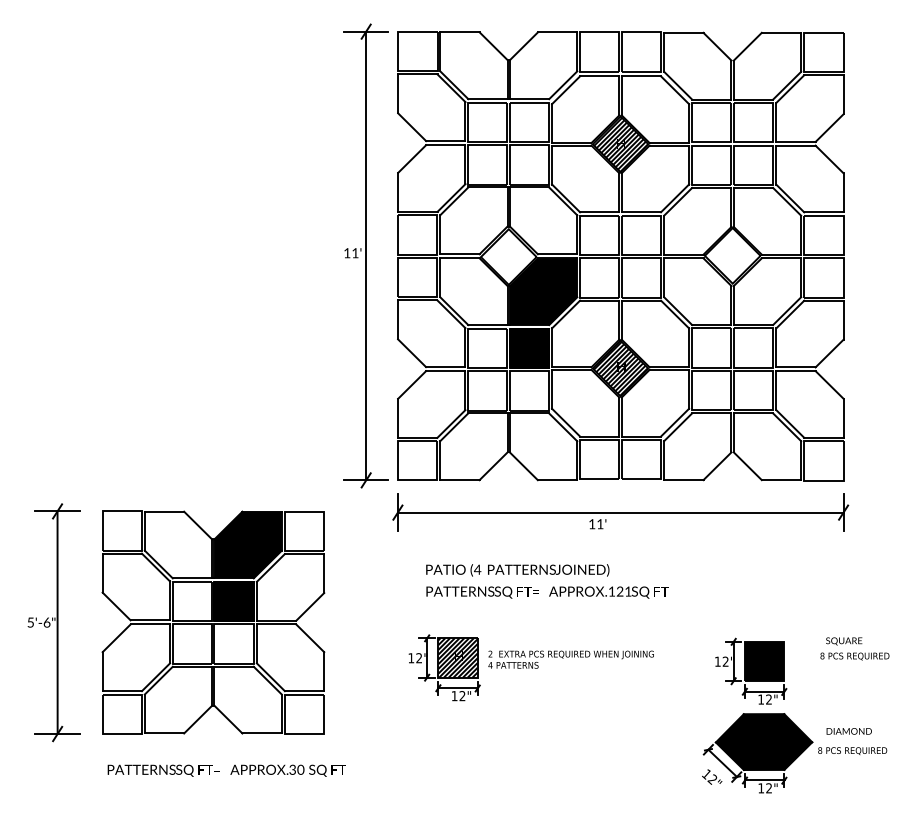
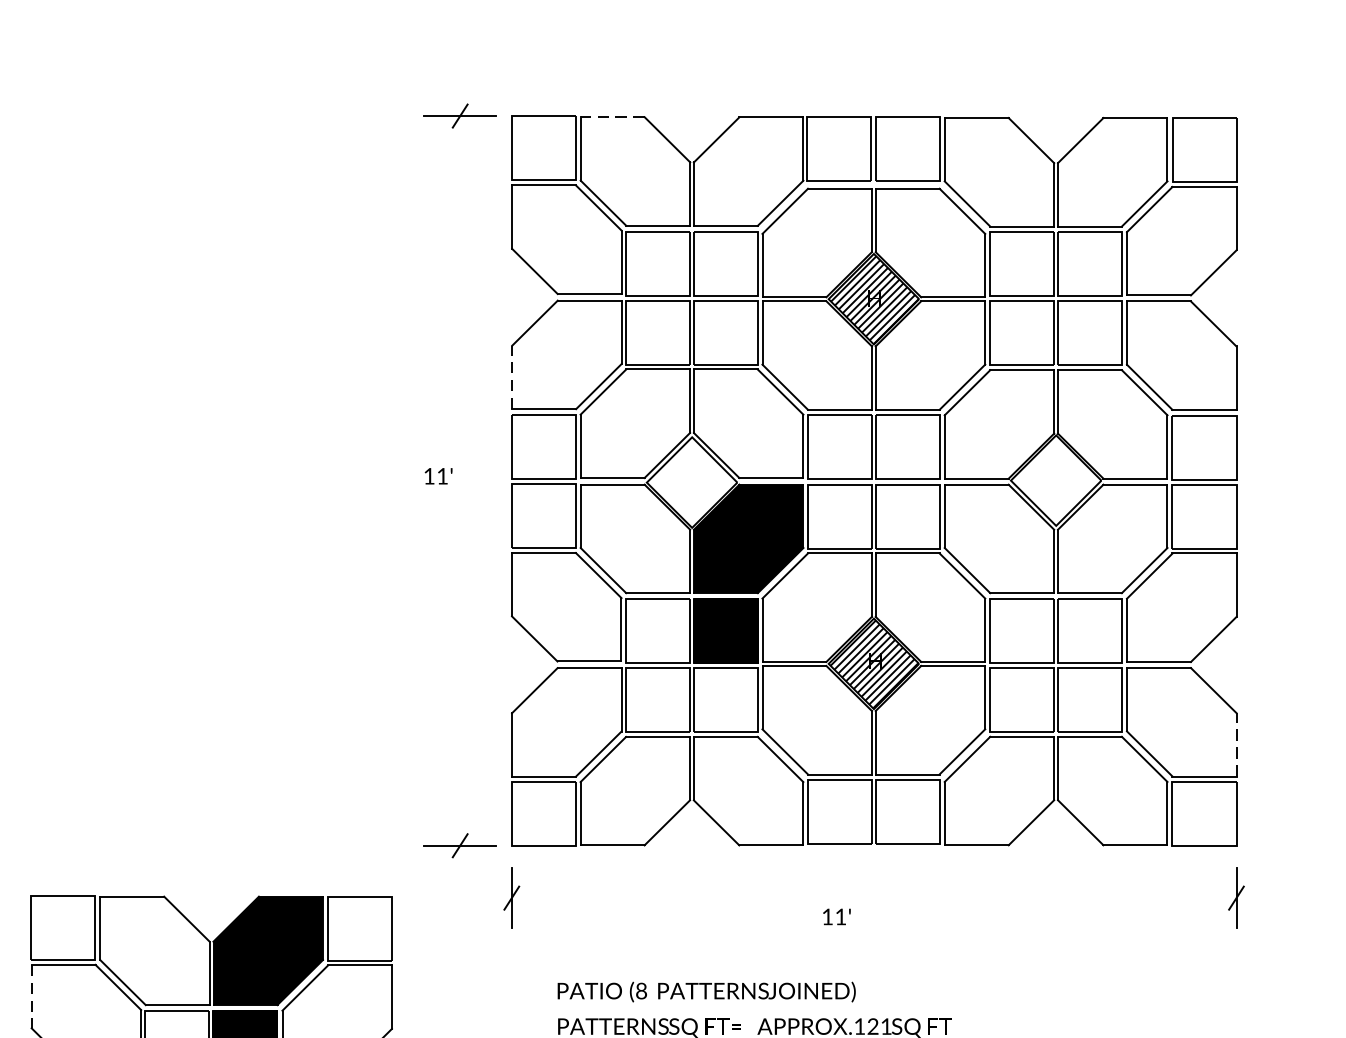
line: (460, 32) -> (613, 117), solid -> dashed
line: (398, 192) -> (512, 377), solid -> dashed
line: (366, 255) -> (460, 480), removed
line: (843, 418) -> (1236, 745), solid -> dashed
line: (620, 512) -> (873, 897), removed
text: (477, 569) -> (641, 990), (4 -> (8
line: (102, 573) -> (31, 997), solid -> dashed

